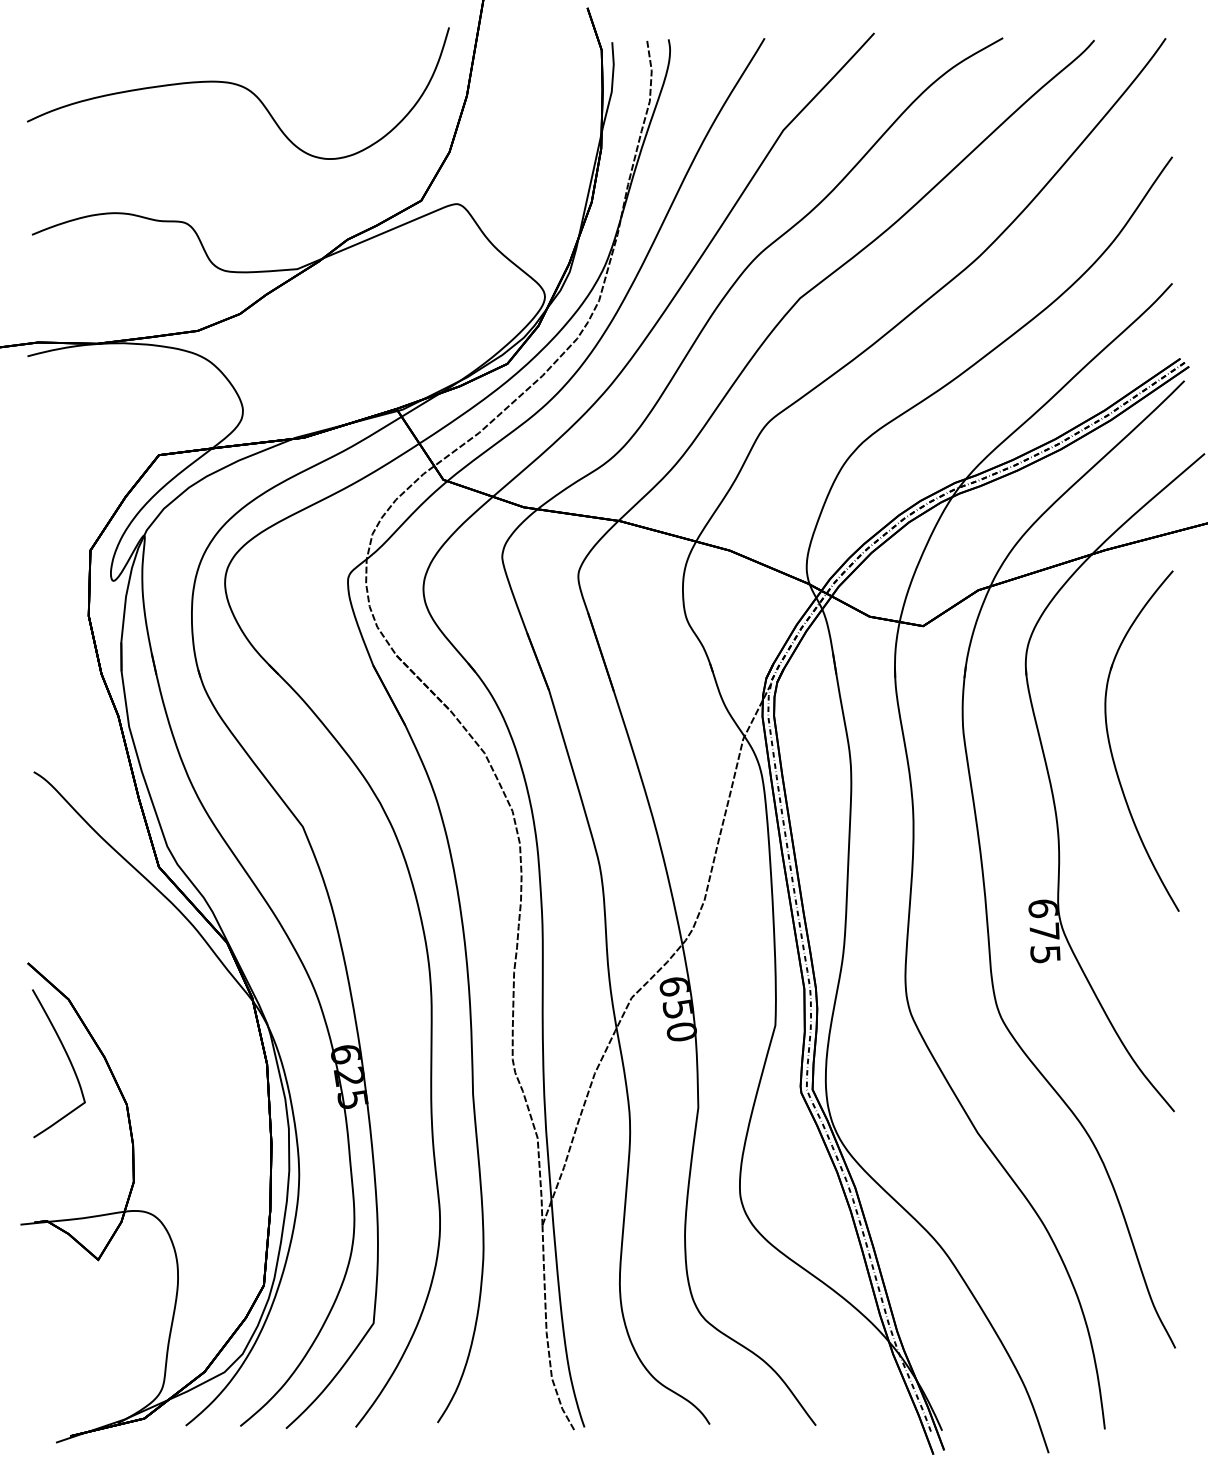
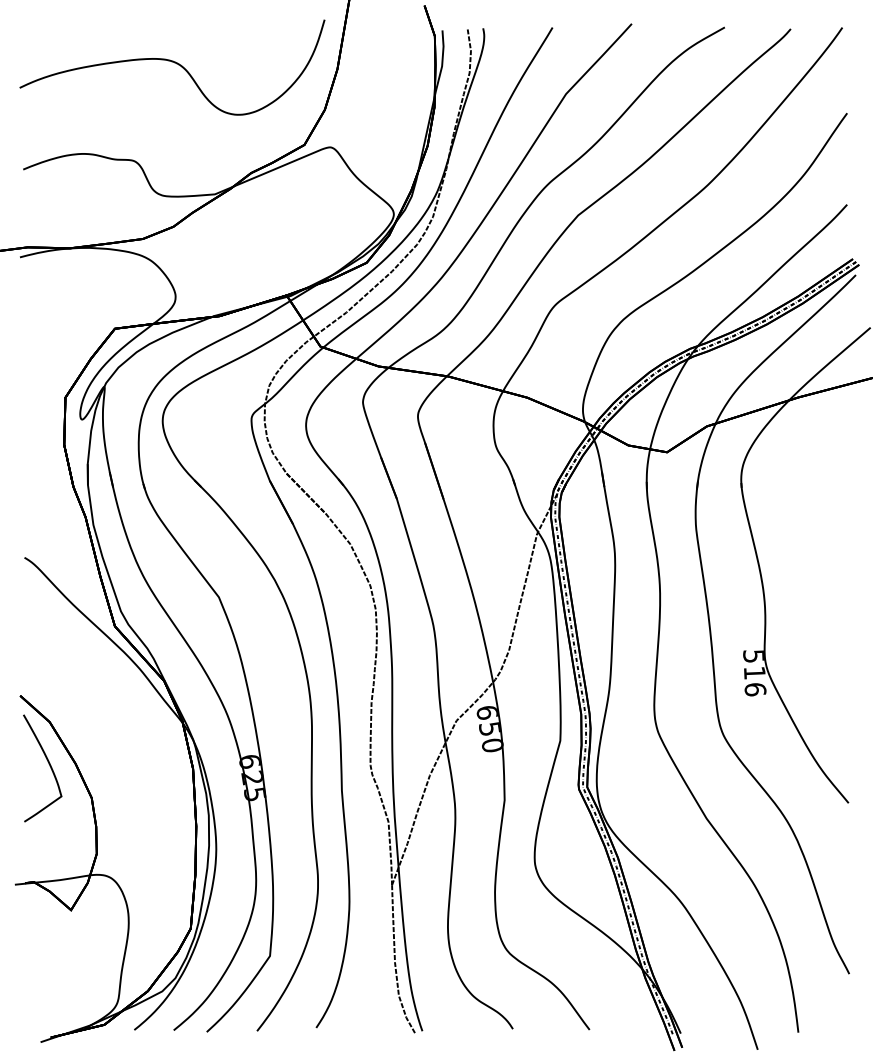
part: (1111, 747) -> (803, 539), removed
text: (1044, 931) -> (754, 672), 675 -> 516

